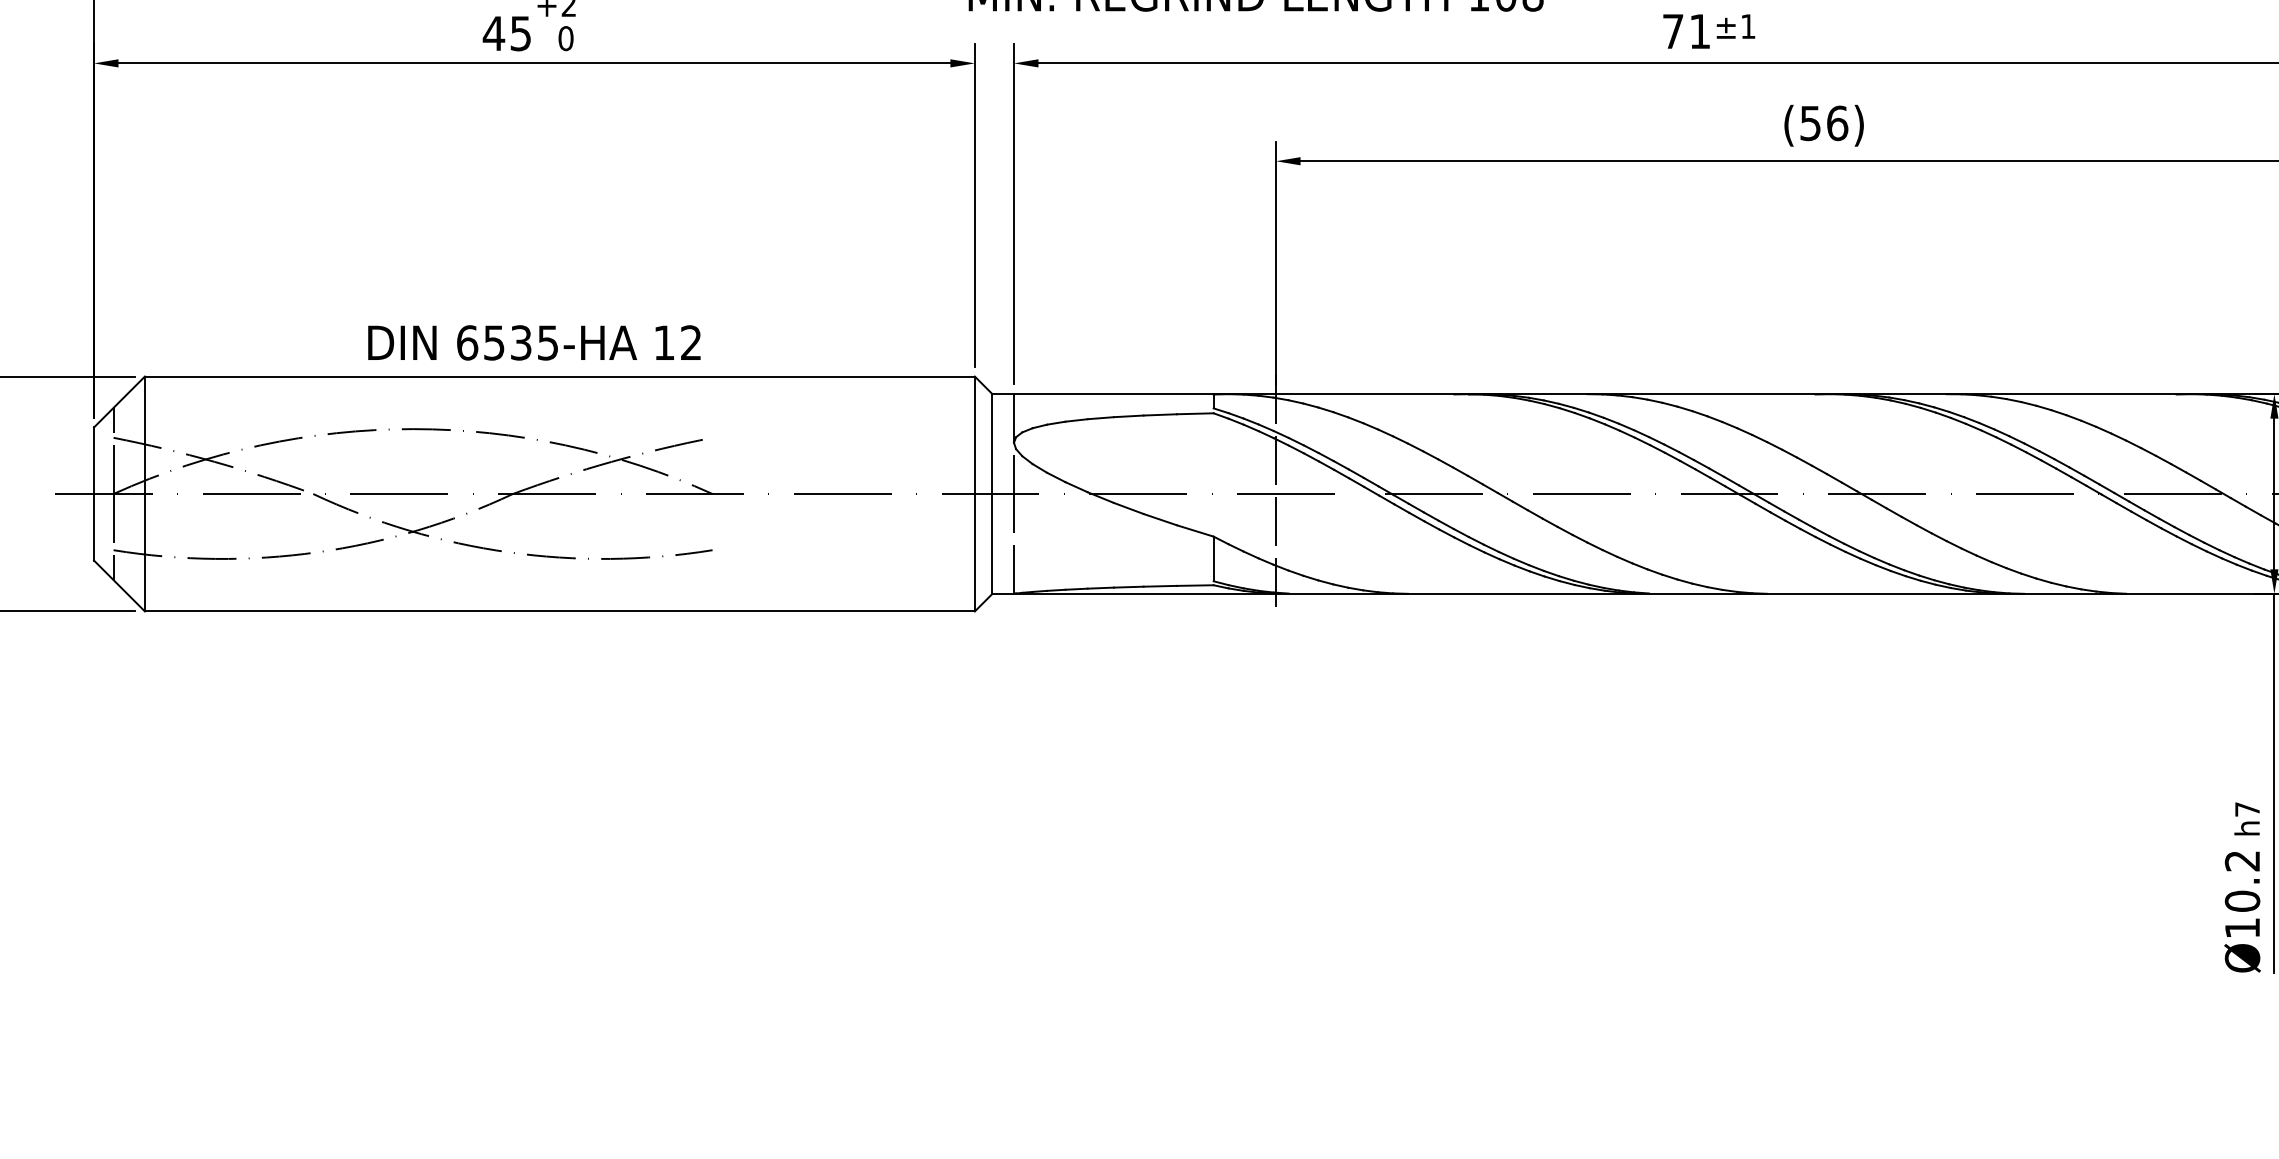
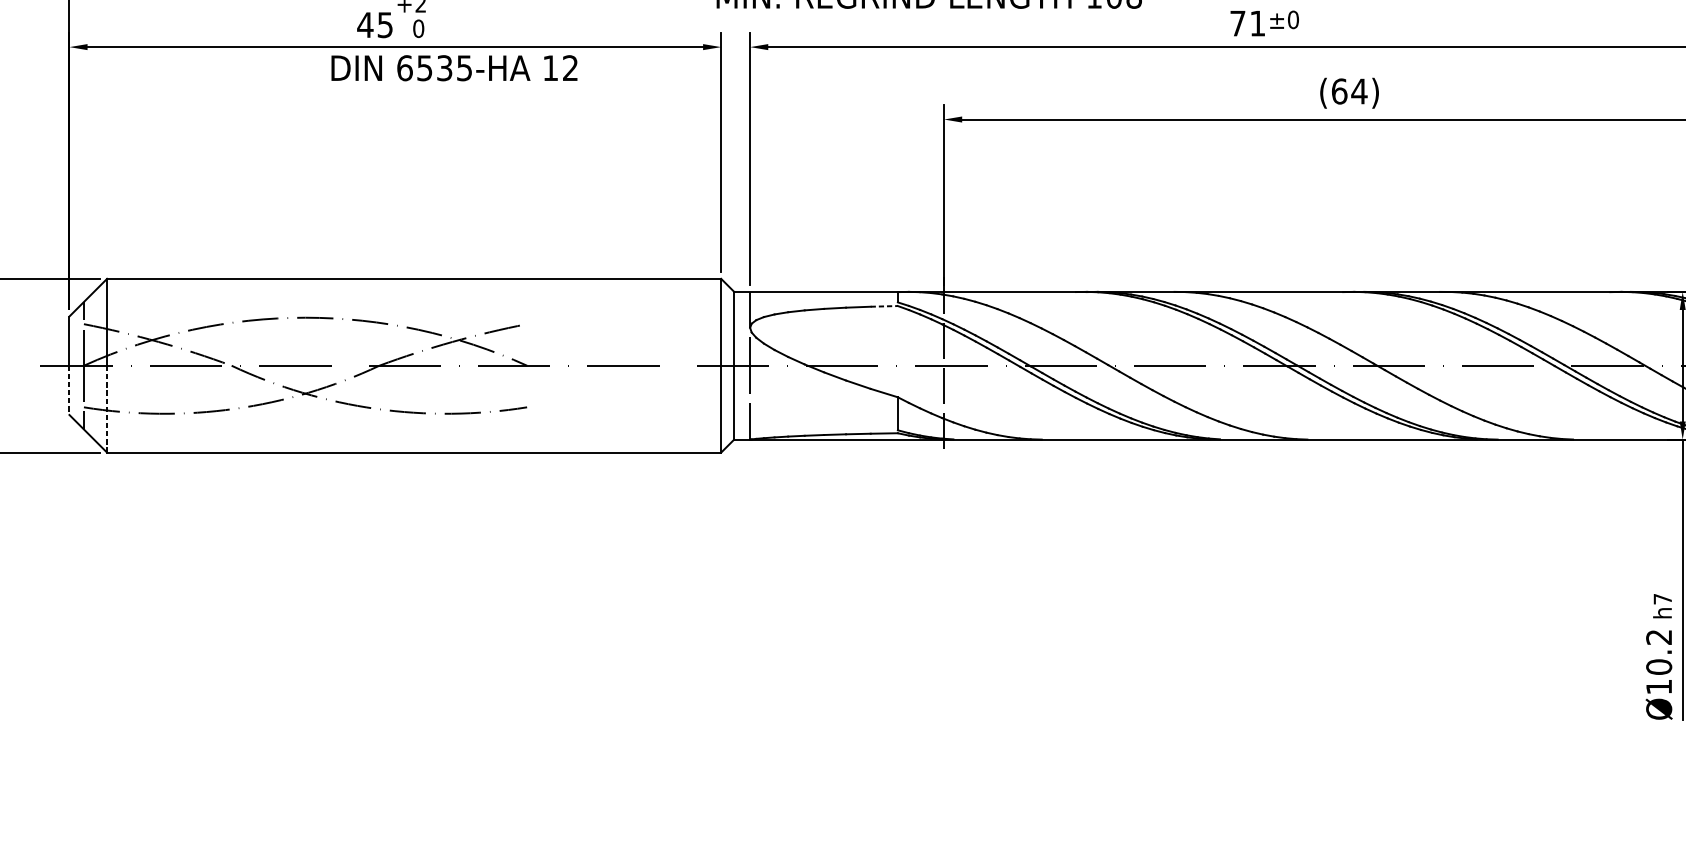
text: (1747, 26) -> (1292, 19), ±1 -> ±0
text: (1824, 123) -> (1349, 91), (56) -> (64)
text: (534, 342) -> (454, 67), moved
line: (1195, 413) -> (884, 306), solid -> dashed
line: (94, 527) -> (69, 390), solid -> dashed
line: (144, 552) -> (106, 409), solid -> dashed

